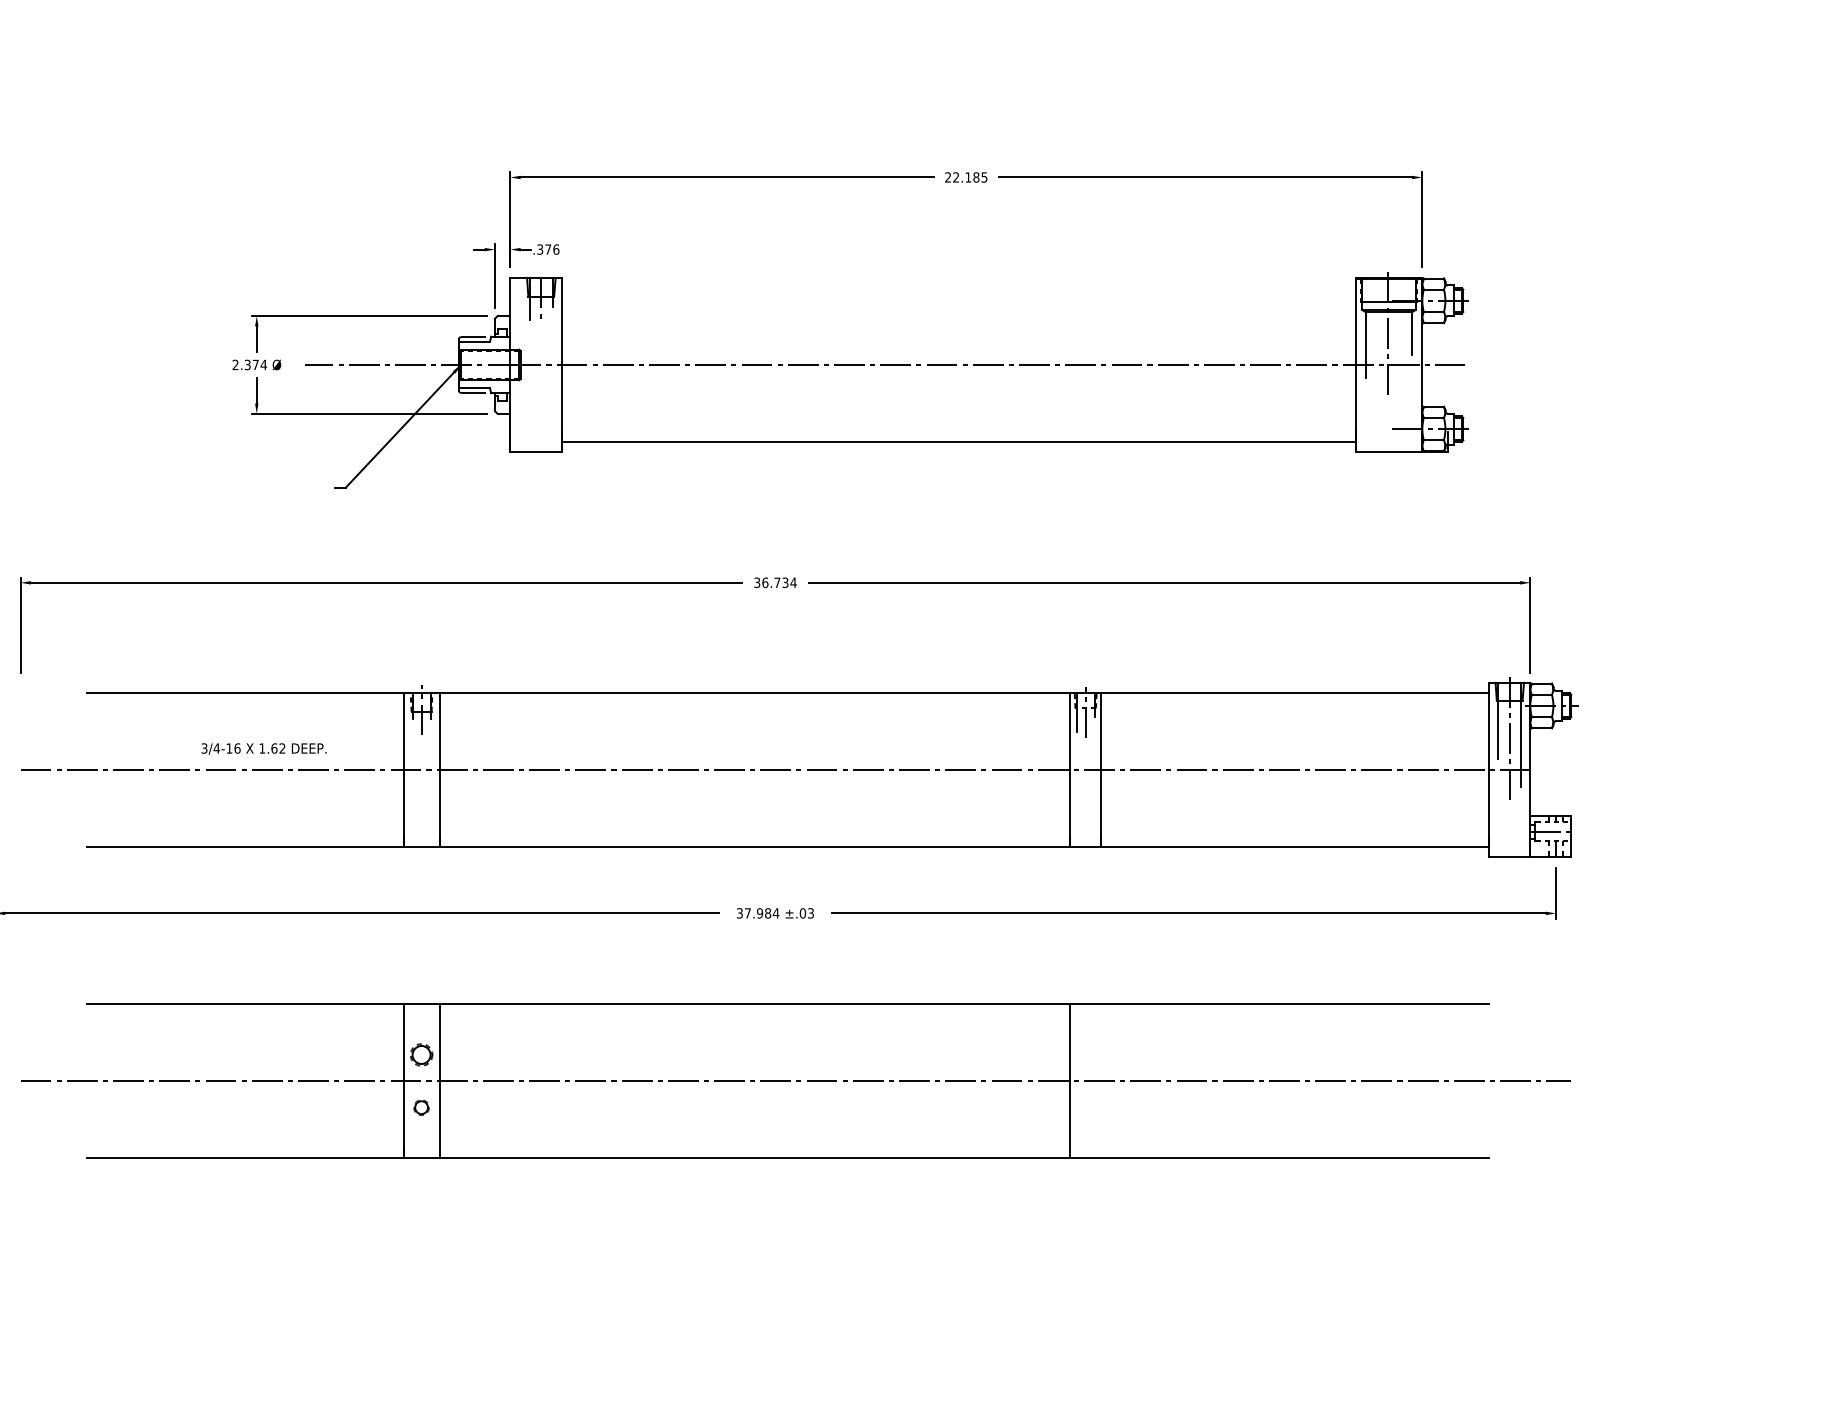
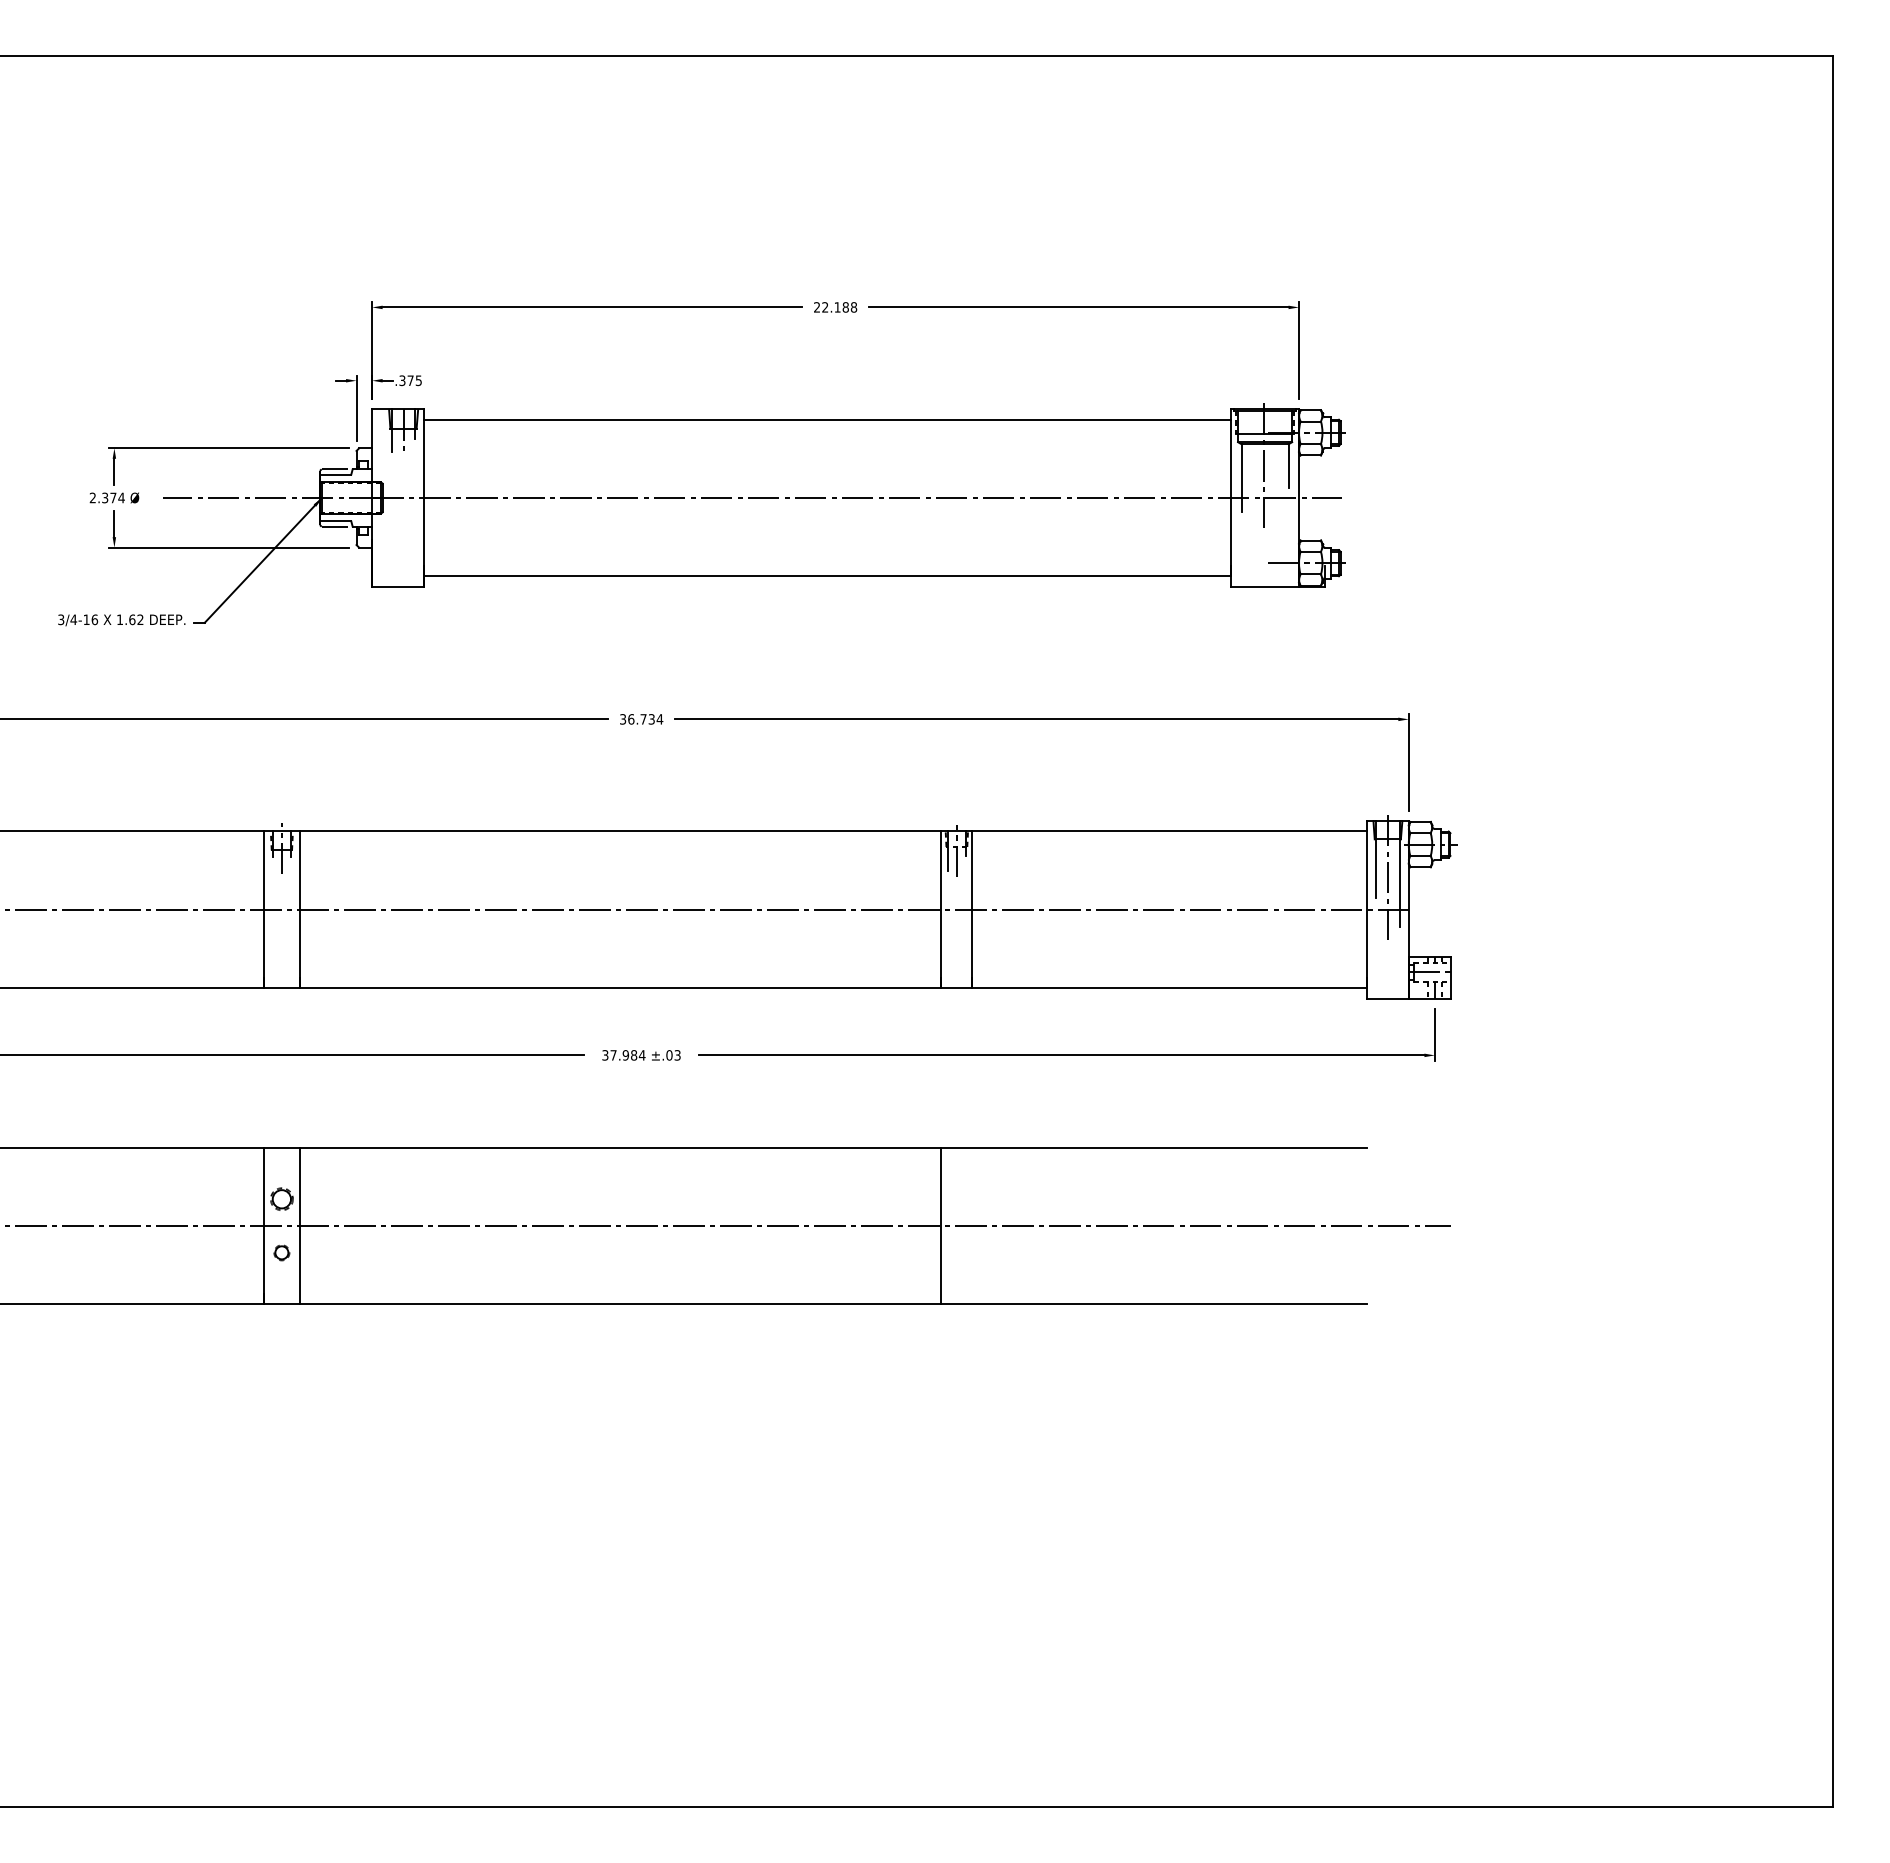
text: (983, 177) -> (853, 307), 22.185 -> 22.188
text: (555, 249) -> (418, 380), .376 -> .375
line: (958, 287) -> (827, 419), added
text: (263, 749) -> (121, 620), moved

